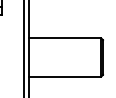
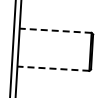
line: (64, 38) -> (54, 30), solid -> dashed
line: (64, 76) -> (52, 68), solid -> dashed

